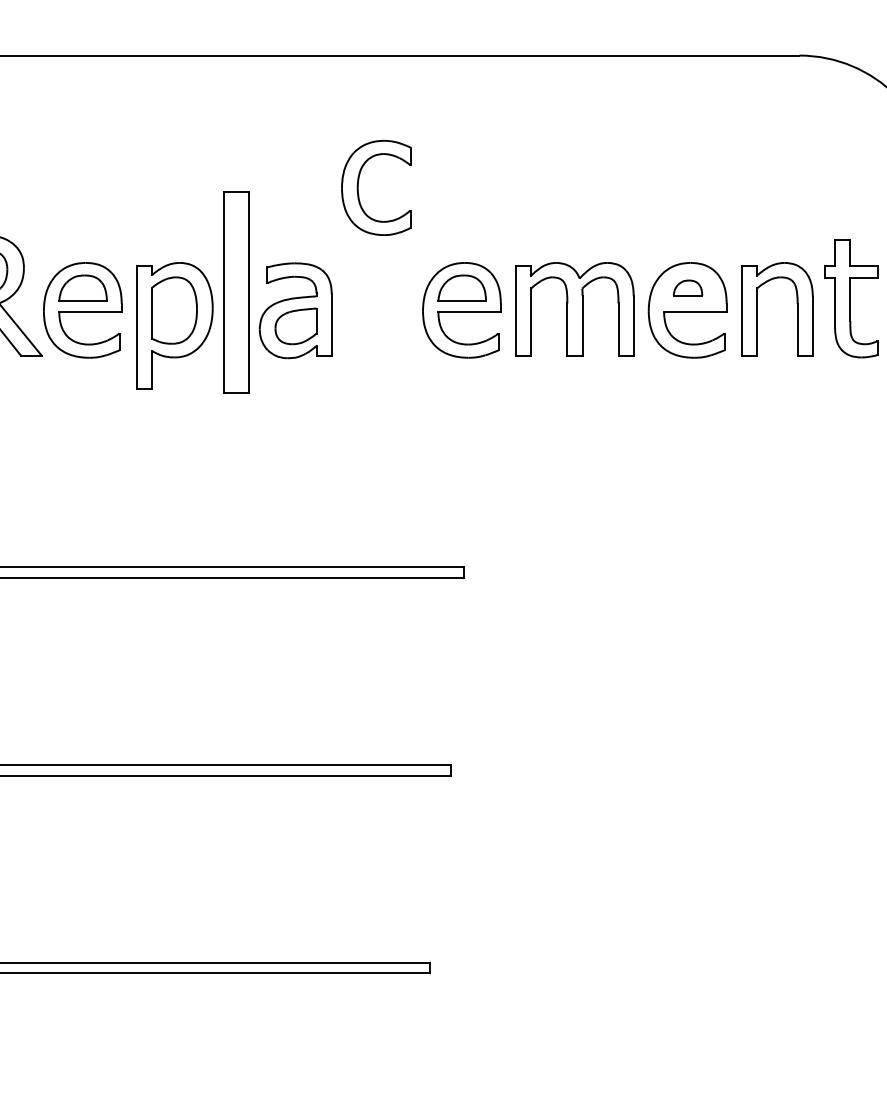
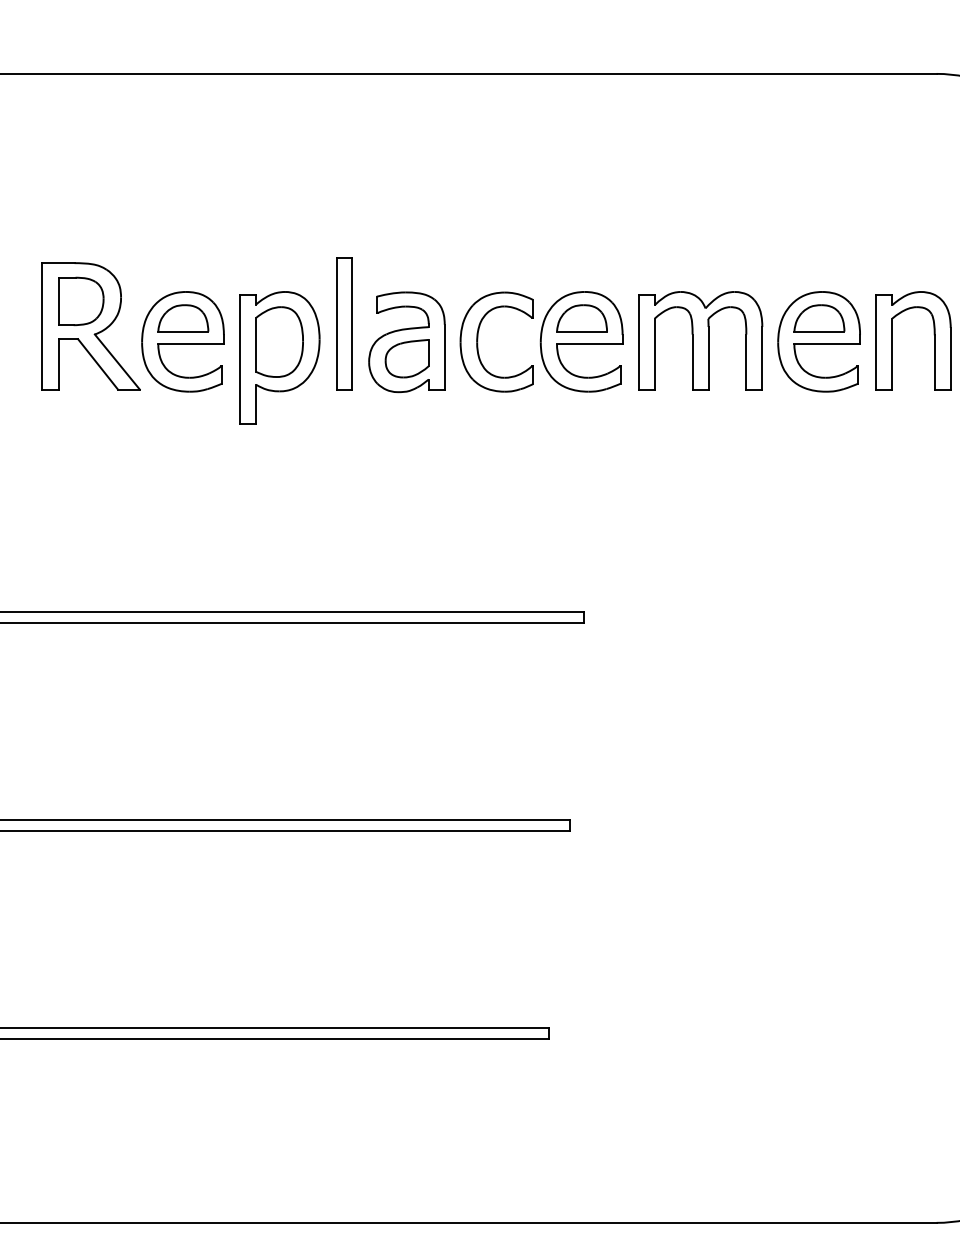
part: (359, 187) -> (478, 341), moved
part: (688, 288) -> (819, 318), size x1.67
part: (236, 292) -> (344, 323), size x0.62

